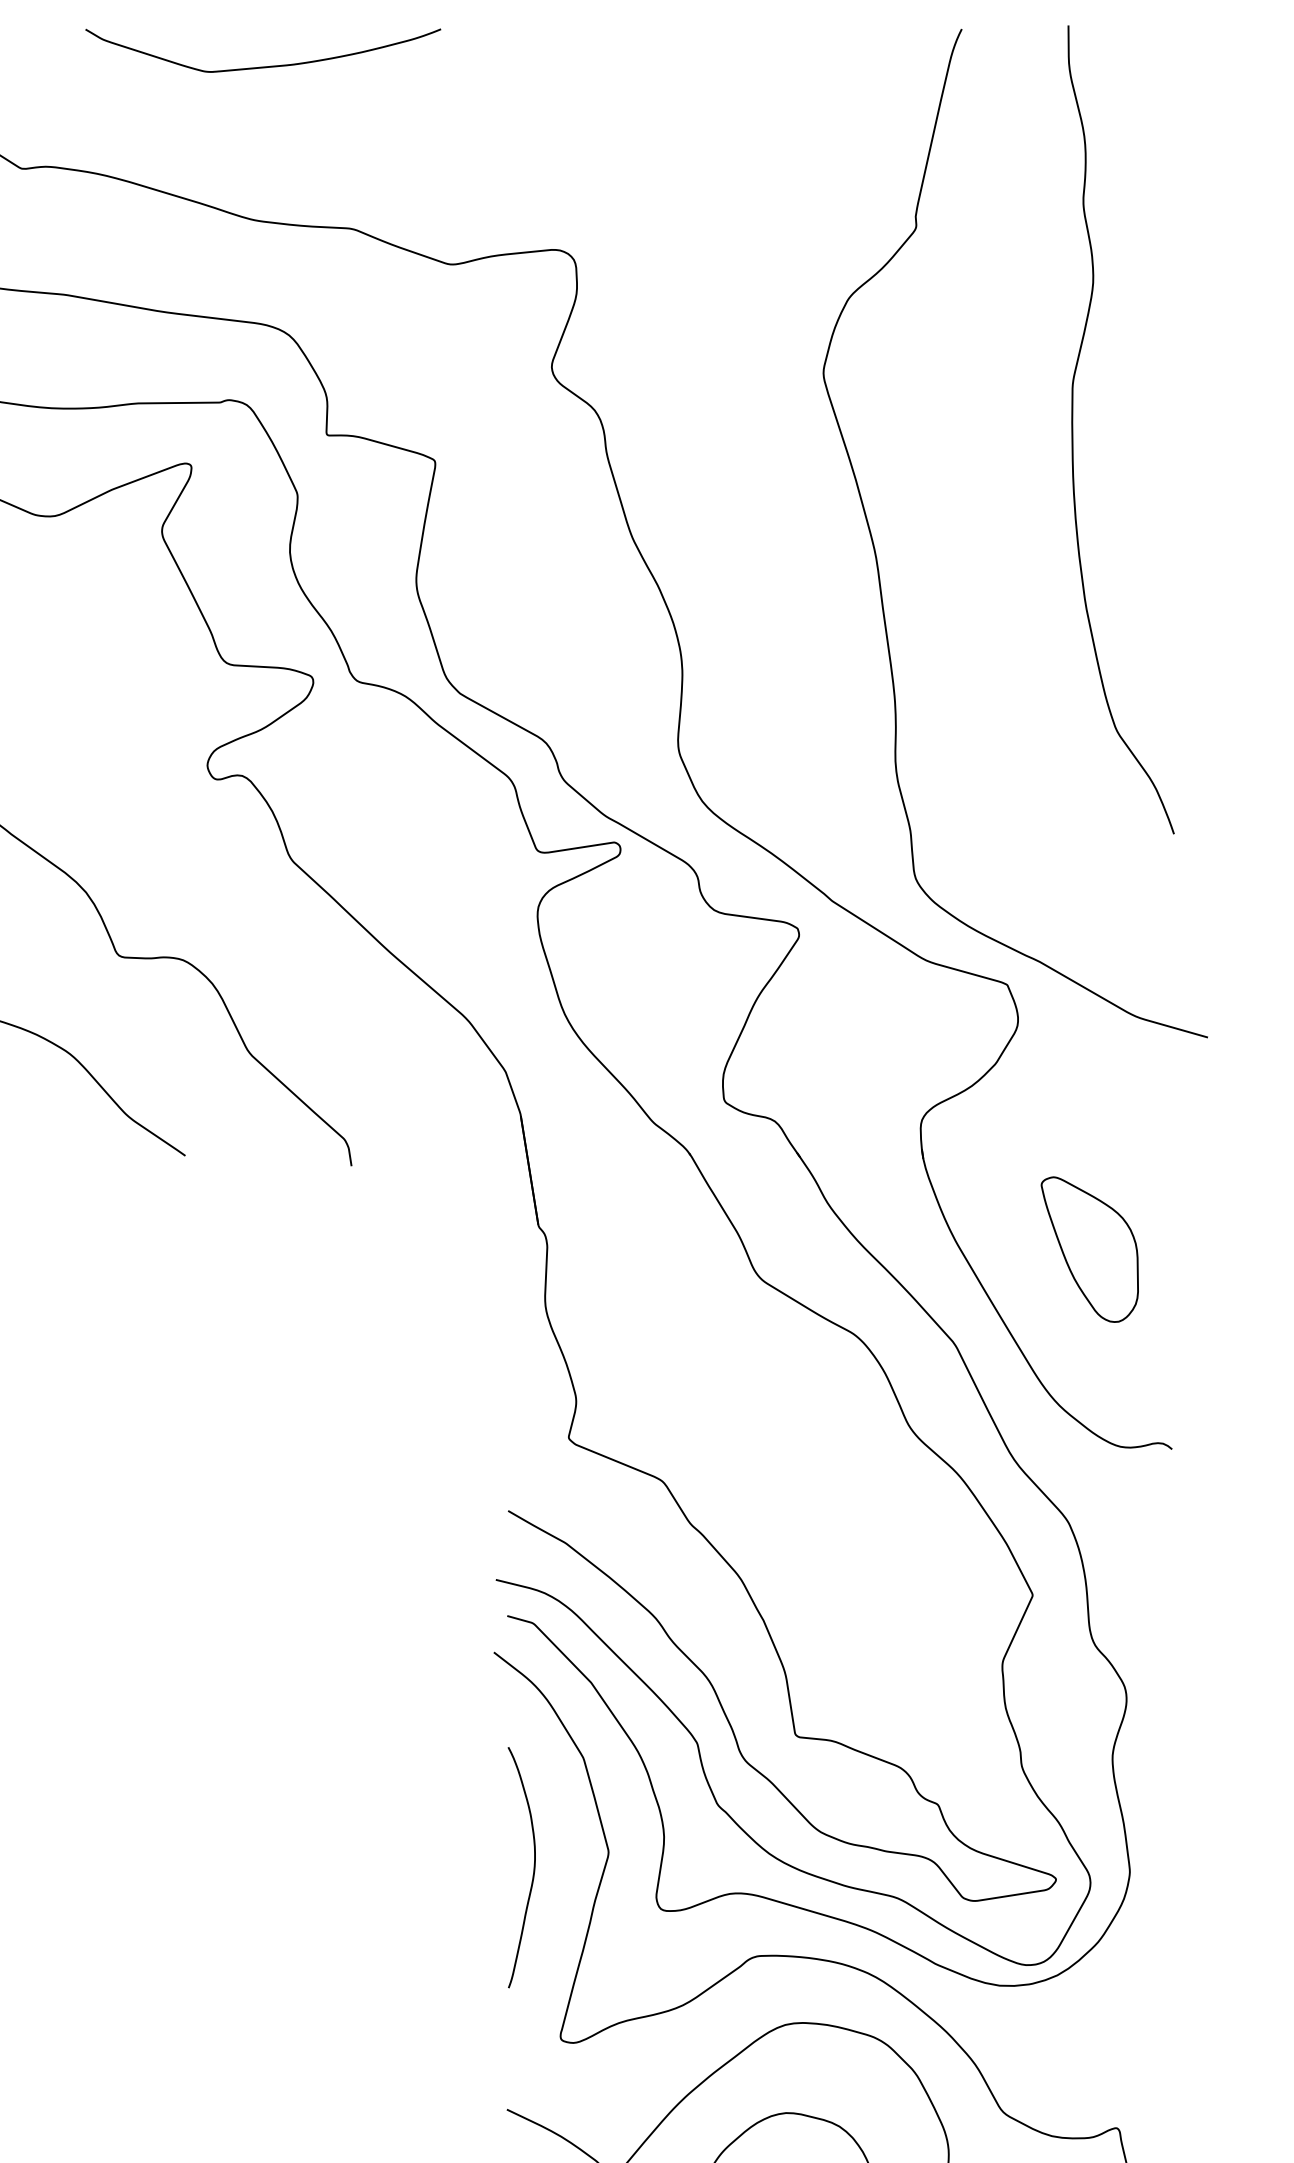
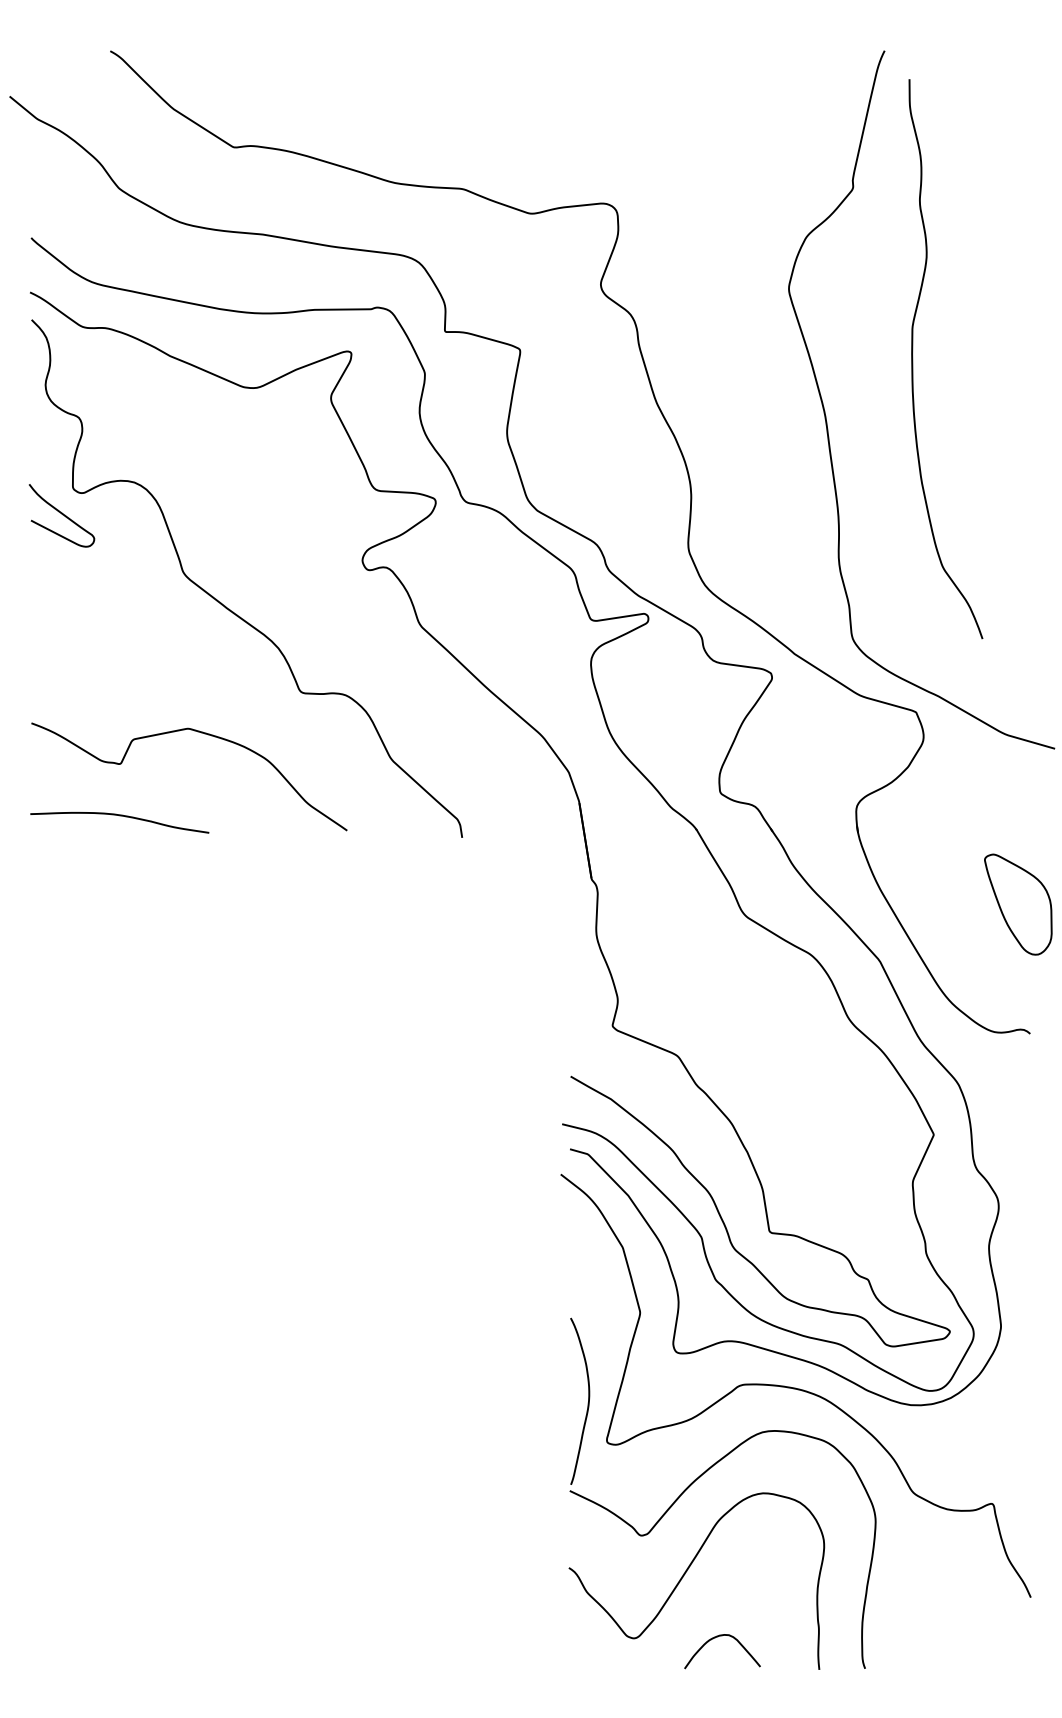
curve: (262, 66) -> (400, 76), removed
curve: (1074, 430) -> (913, 359), moved
part: (1090, 1249) -> (1018, 904), moved
curve: (532, 1870) -> (587, 1403), moved

